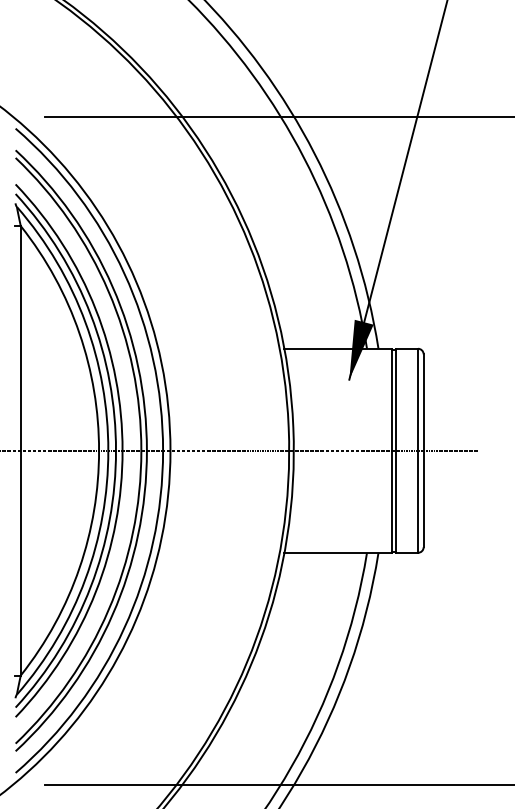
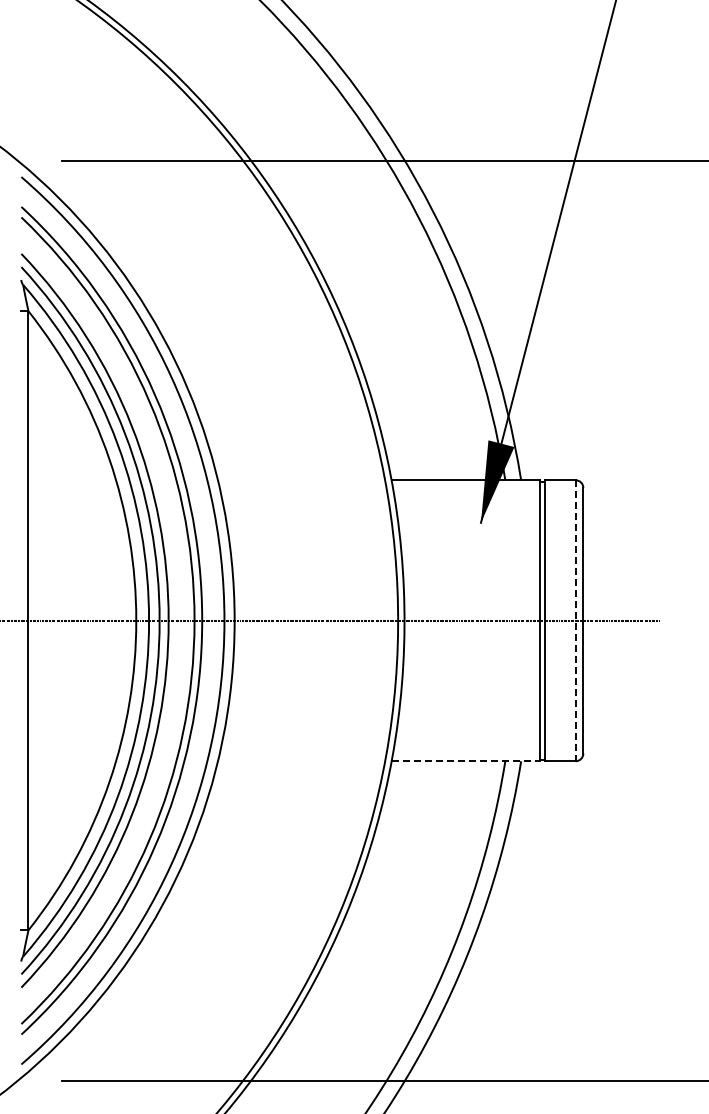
line: (417, 451) -> (575, 621), solid -> dashed
line: (338, 552) -> (466, 761), solid -> dashed

